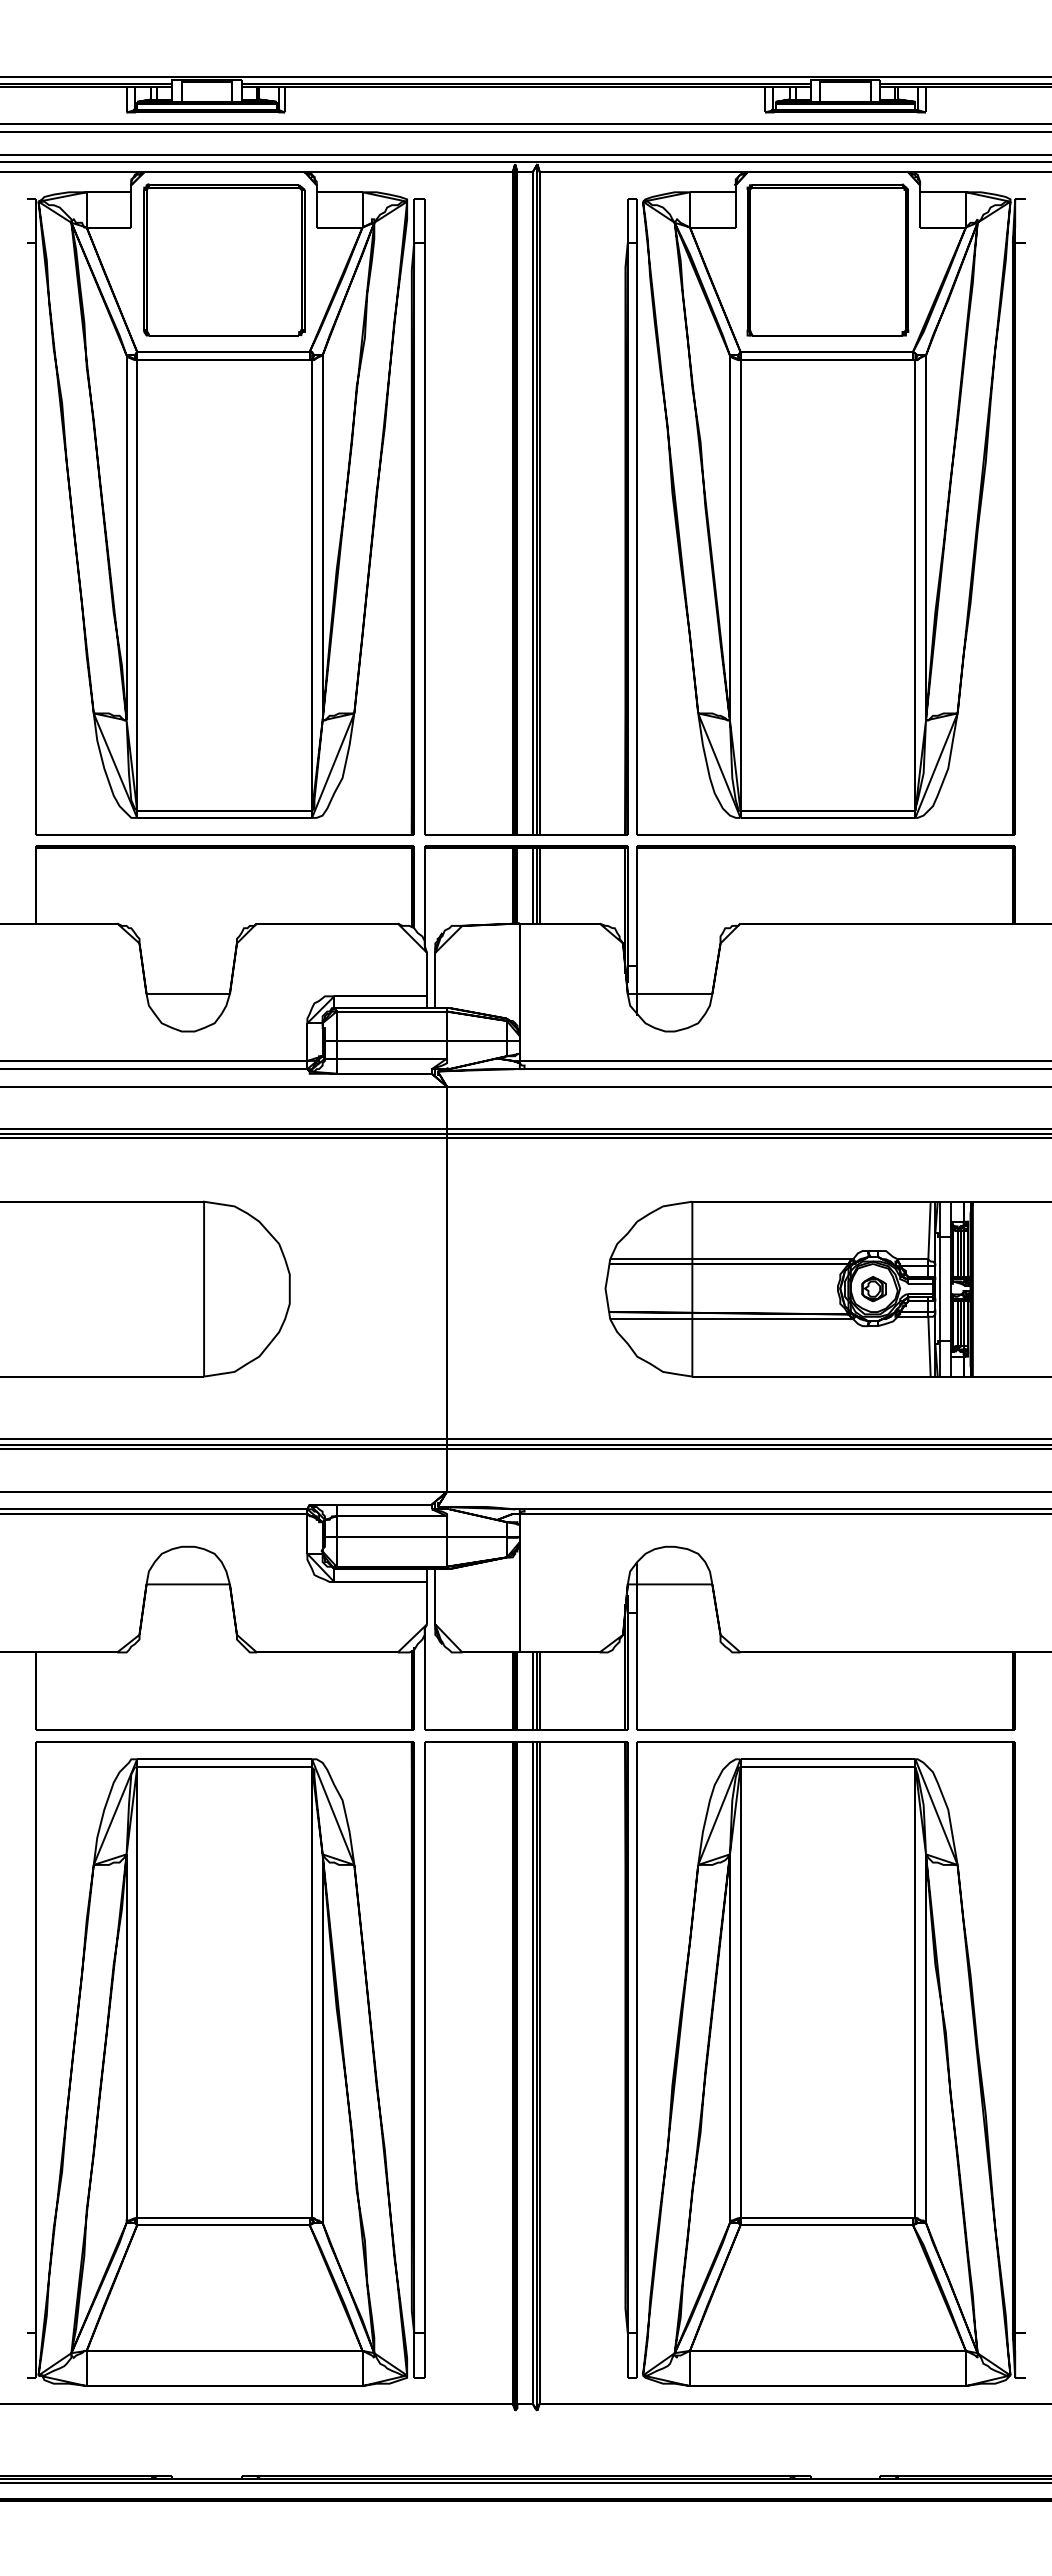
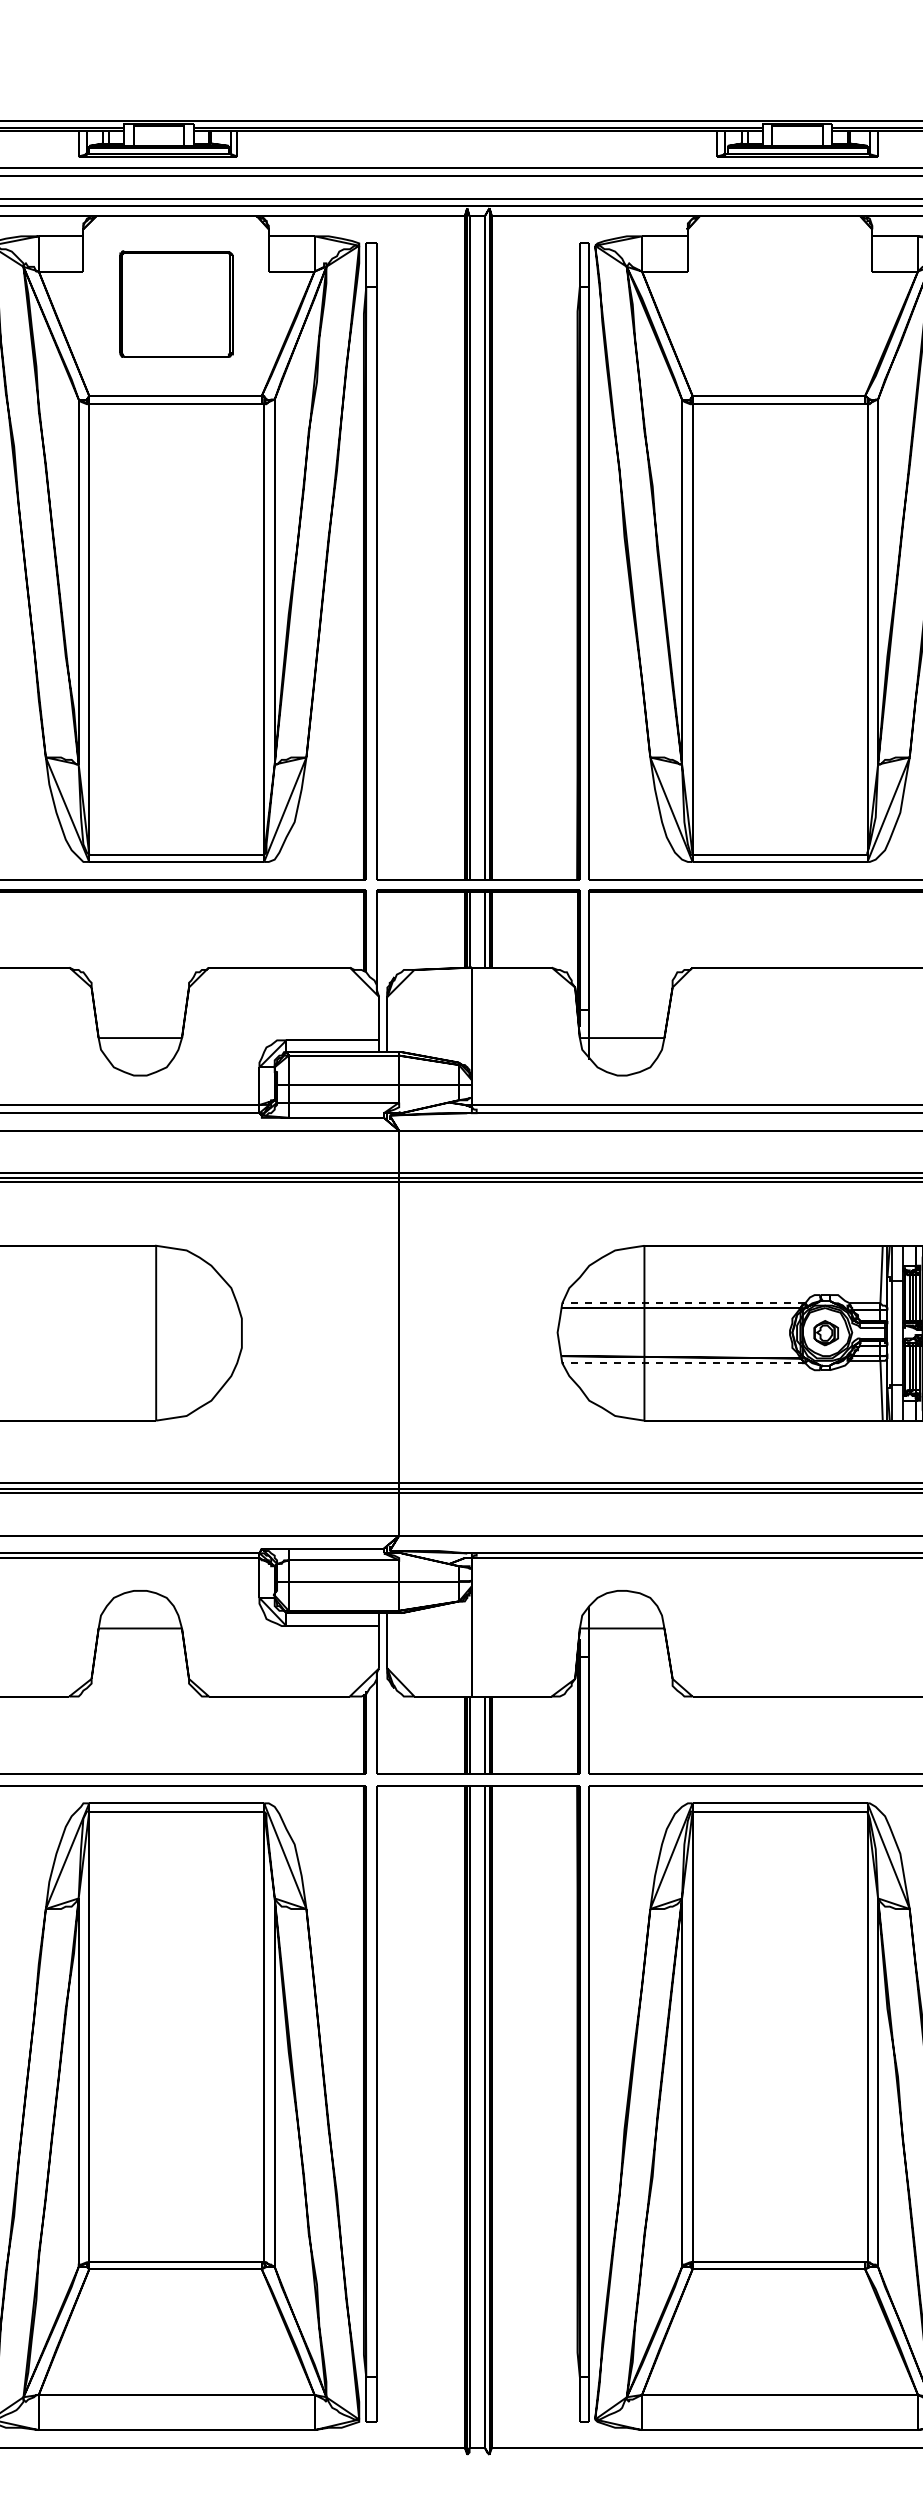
part: (224, 259) -> (176, 303), size x0.7
part: (827, 259) -> (779, 303), removed
line: (731, 1259) -> (683, 1303), solid -> dashed
line: (731, 1319) -> (683, 1363), solid -> dashed

